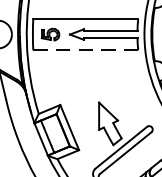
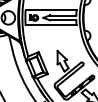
line: (86, 50) -> (51, 25), dashed -> solid

